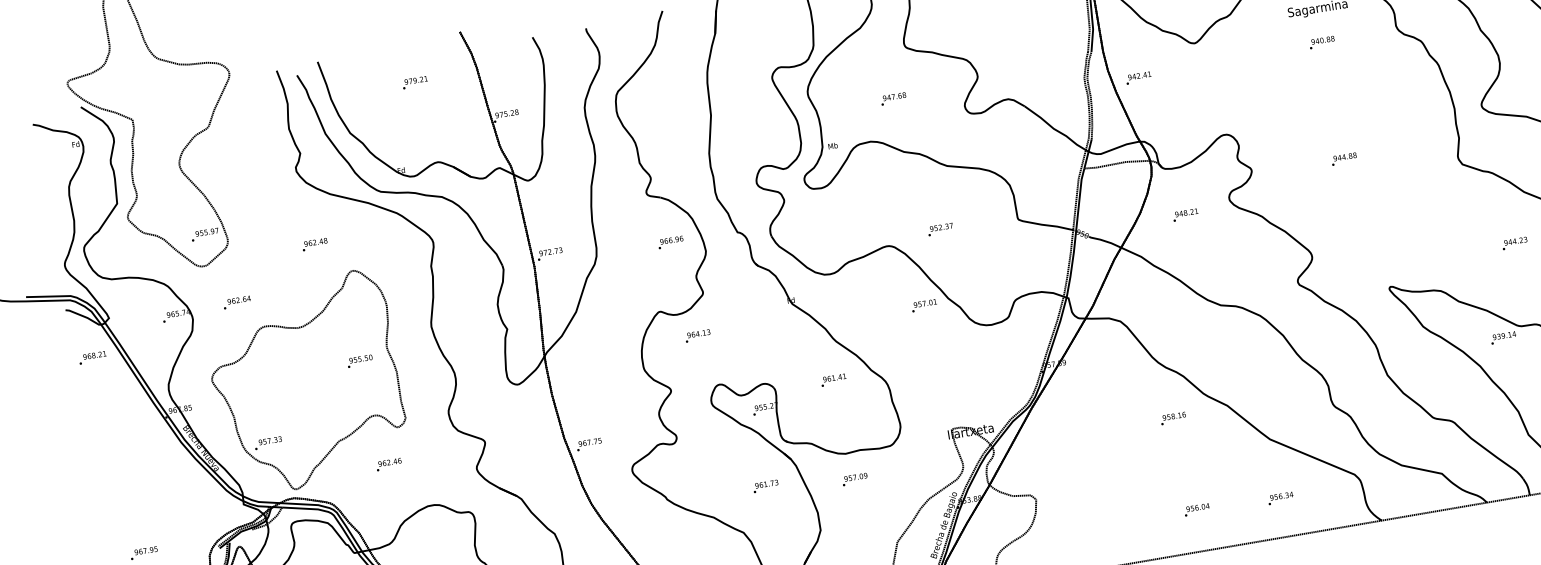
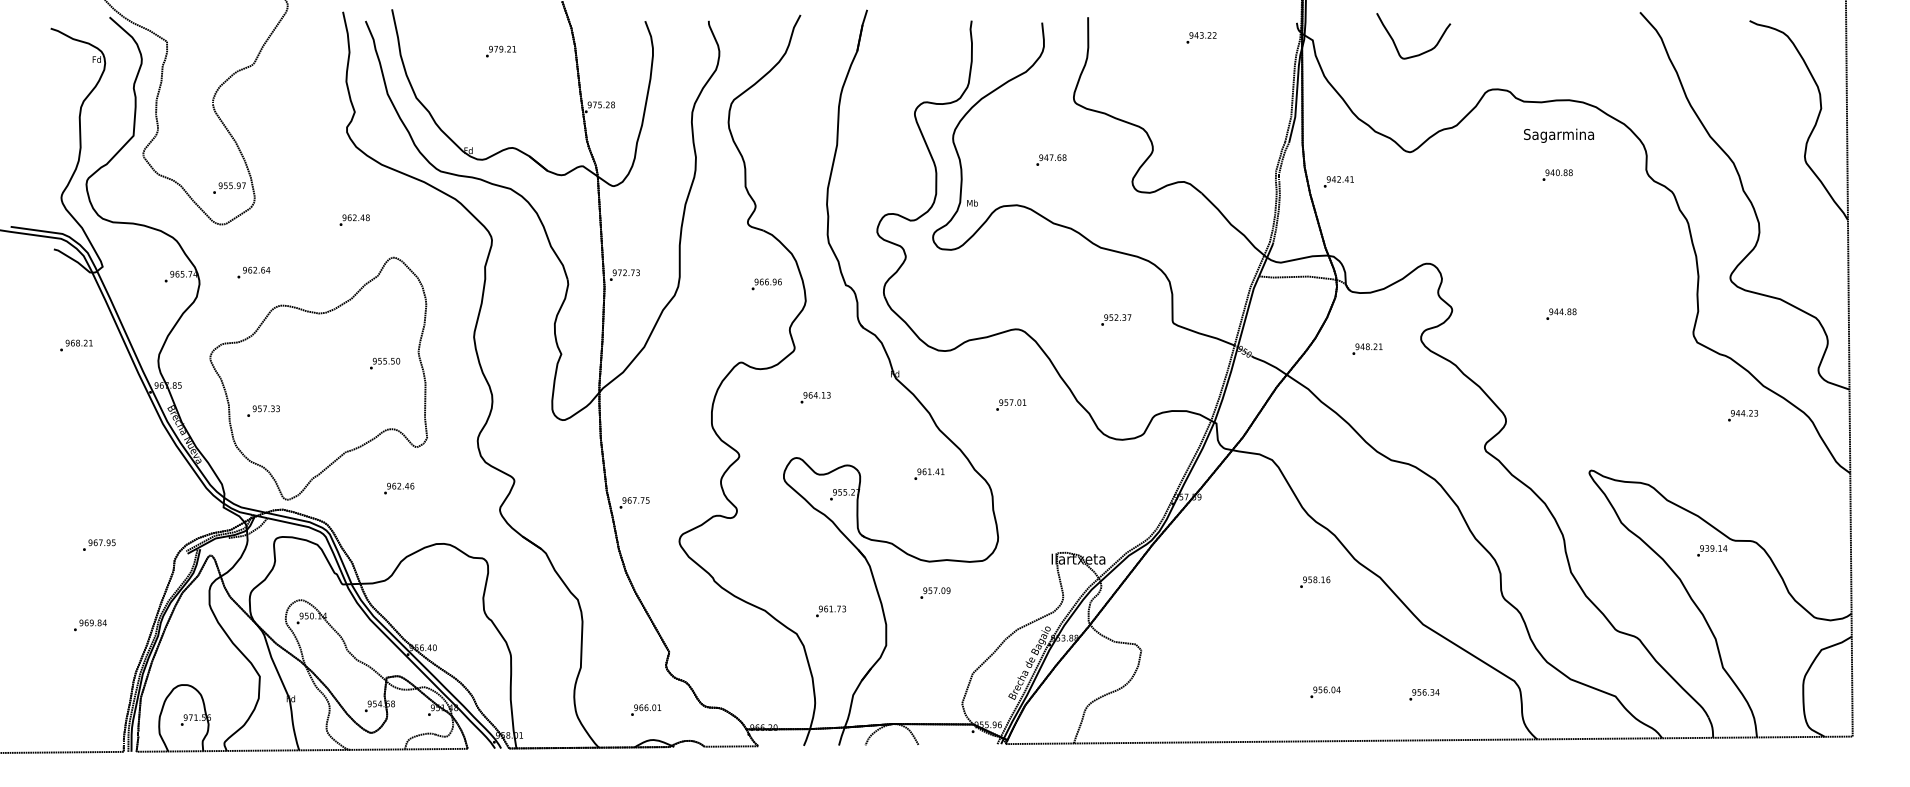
text: (940, 229) -> (1116, 319), moved
text: (1515, 243) -> (1743, 415), moved
text: (924, 305) -> (1011, 404), moved
text: (697, 335) -> (815, 397), moved
text: (92, 357) -> (76, 345), moved
text: (268, 442) -> (263, 410), moved
text: (766, 486) -> (831, 611), moved

